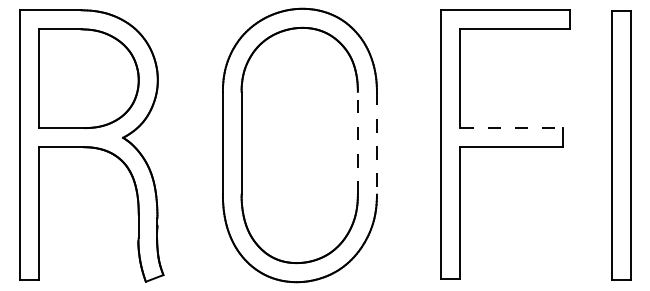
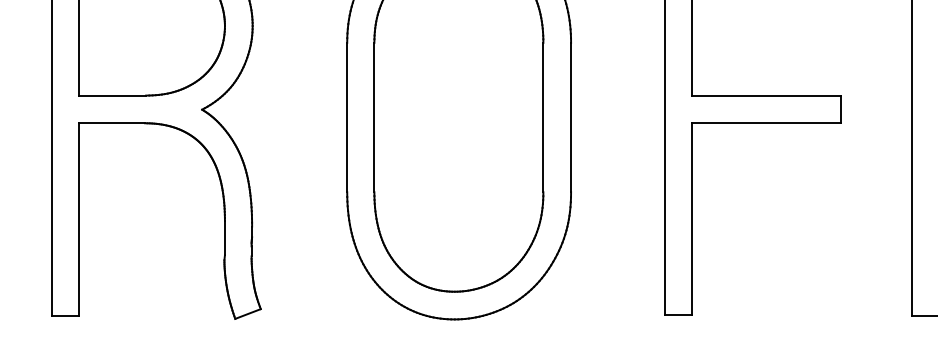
line: (512, 128) -> (768, 96), dashed -> solid
line: (357, 142) -> (542, 116), dashed -> solid
line: (376, 143) -> (570, 117), dashed -> solid

